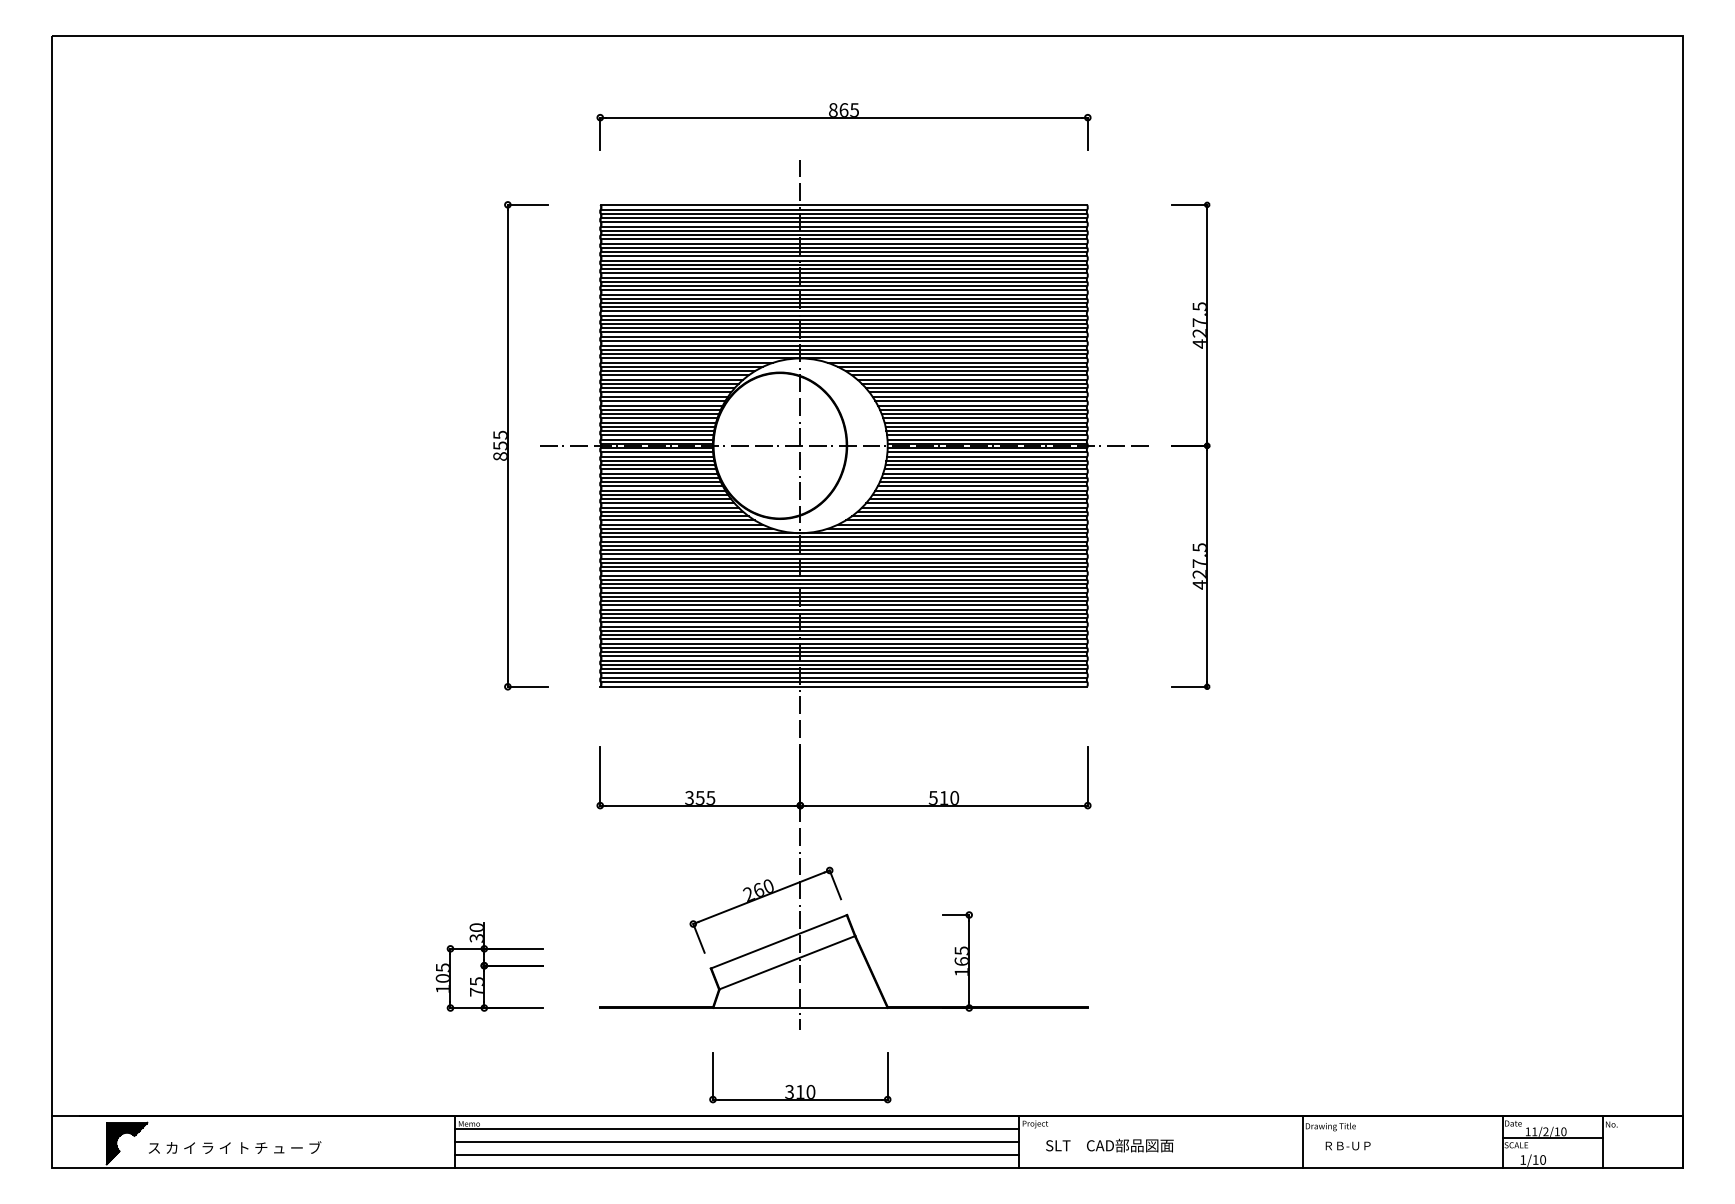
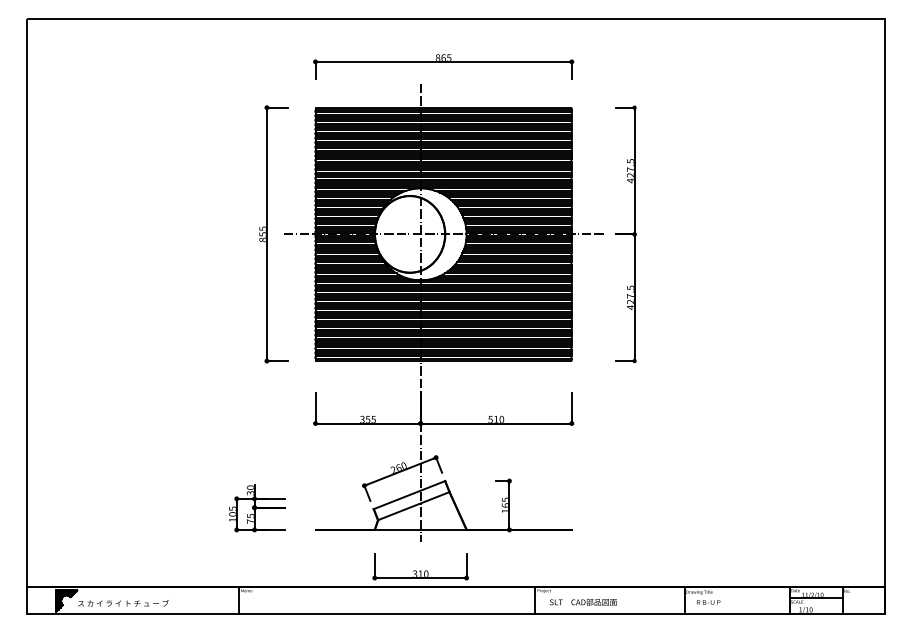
line: (737, 1128) -> (387, 593), removed
line: (737, 1142) -> (387, 600), removed
line: (737, 1153) -> (387, 606), removed

